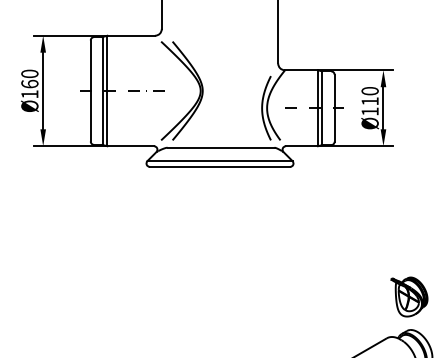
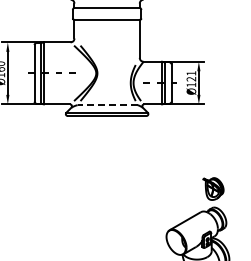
text: (370, 96) -> (191, 76), Ø110 -> Ø121
line: (220, 148) -> (107, 105), solid -> dashed

